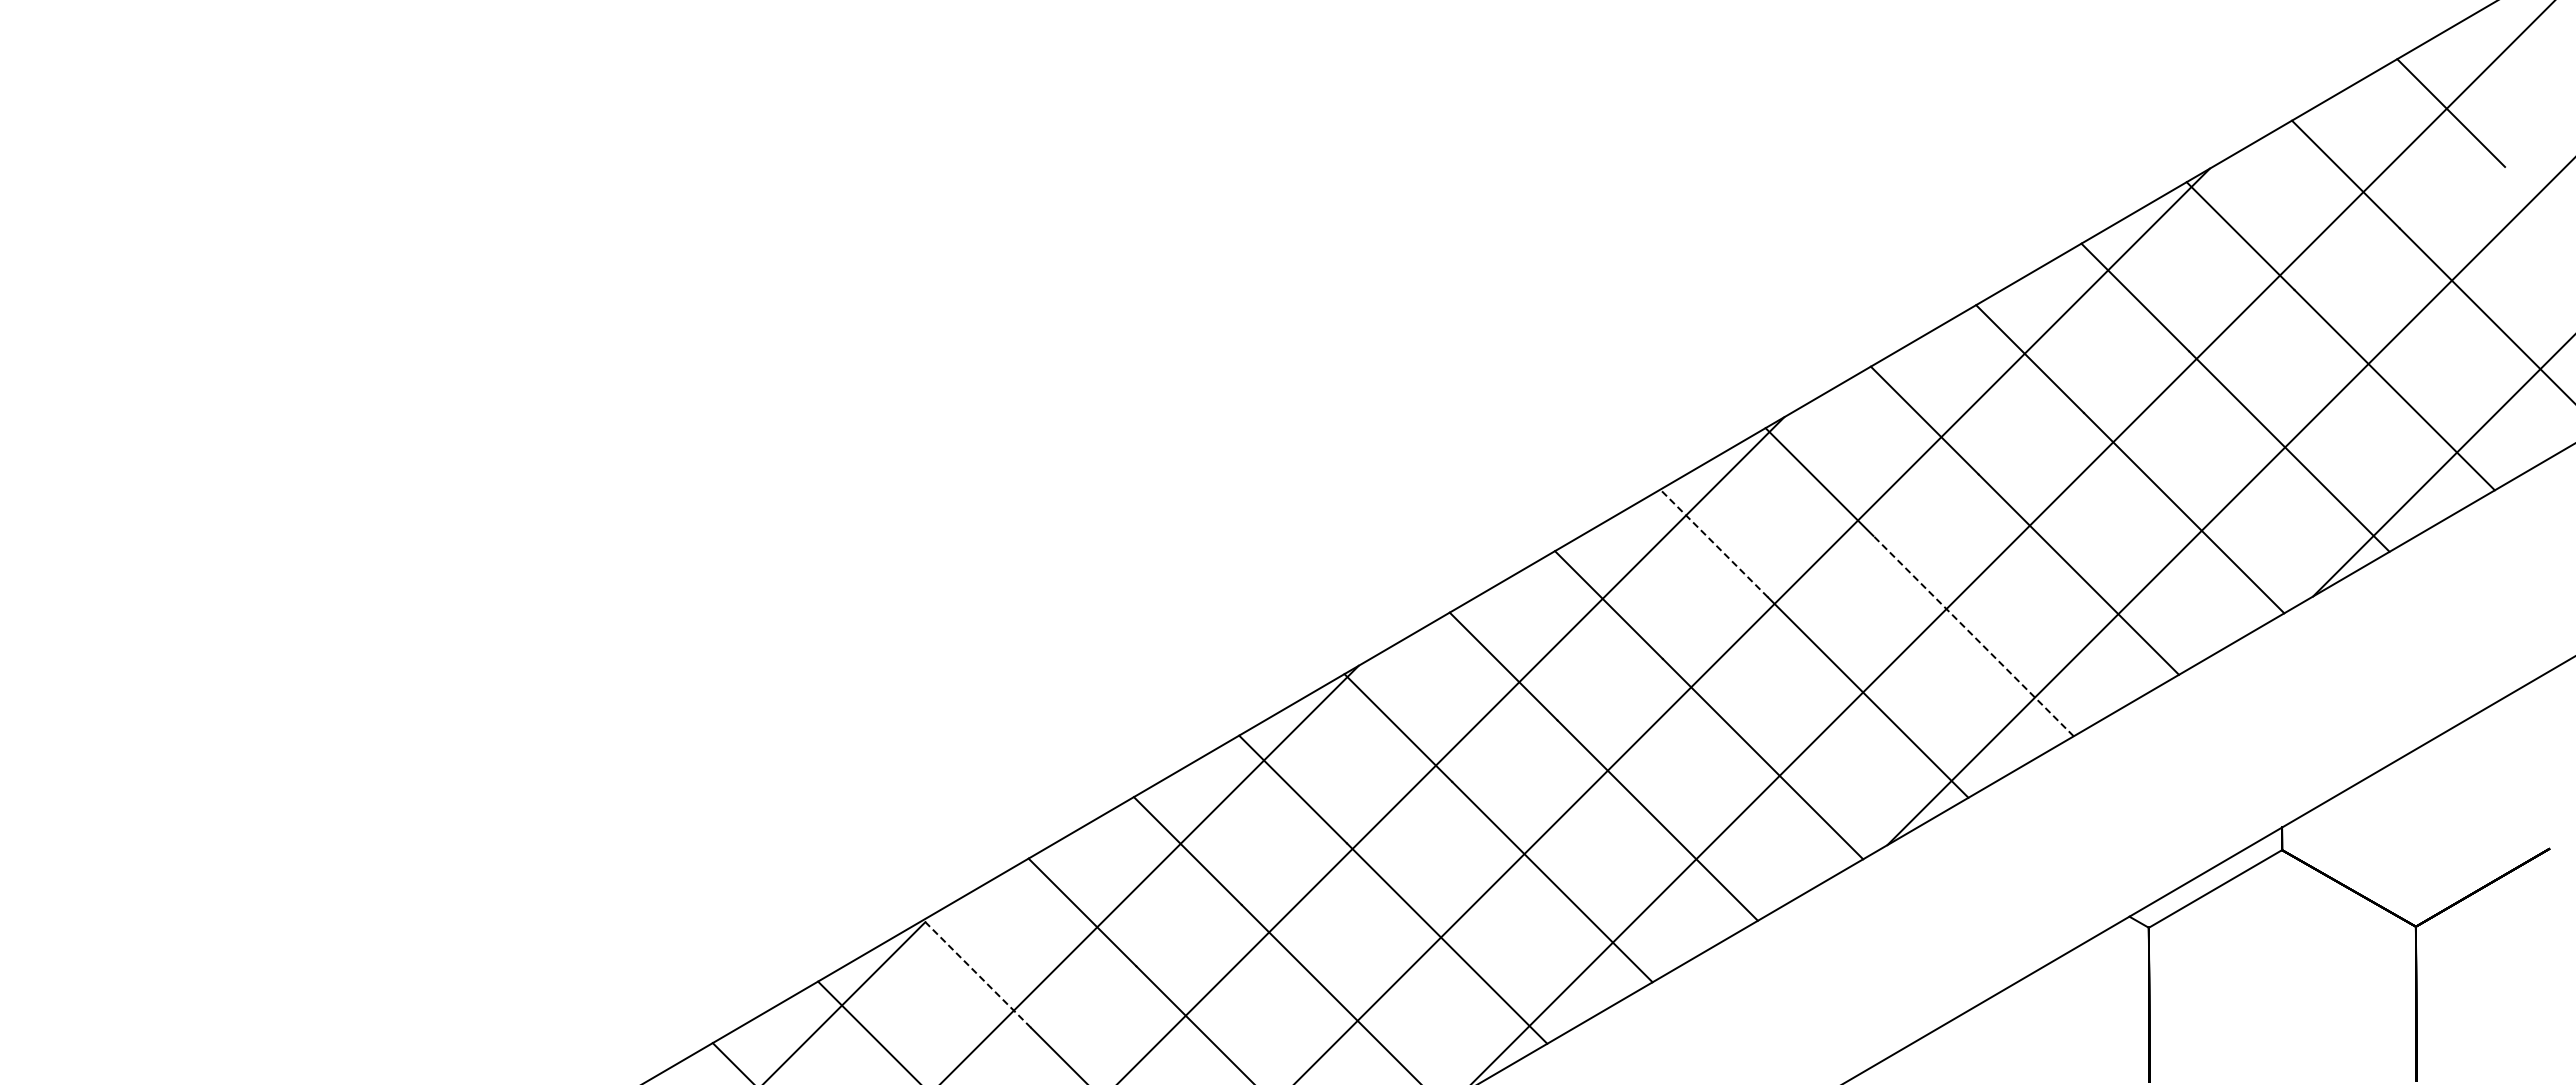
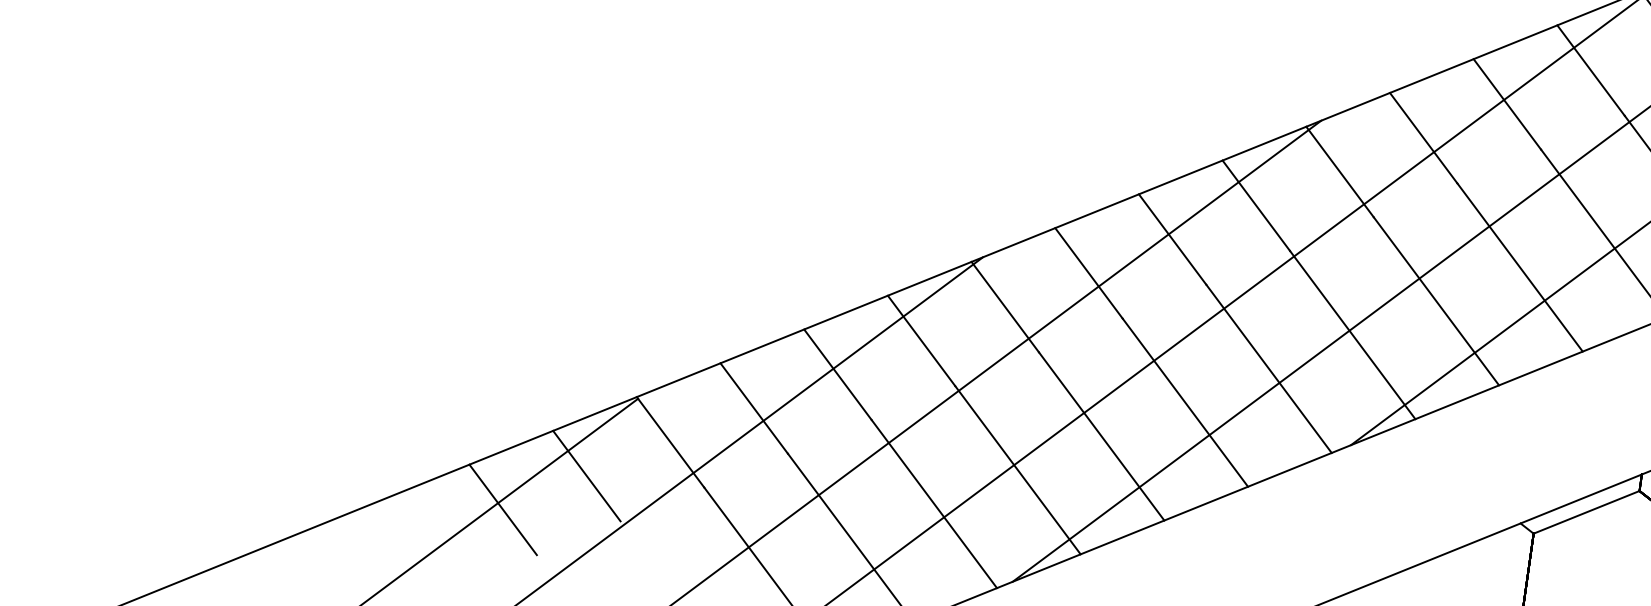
line: (1713, 543) -> (1255, 205), dashed -> solid
line: (1973, 636) -> (1436, 301), dashed -> solid
line: (976, 973) -> (670, 441), dashed -> solid

